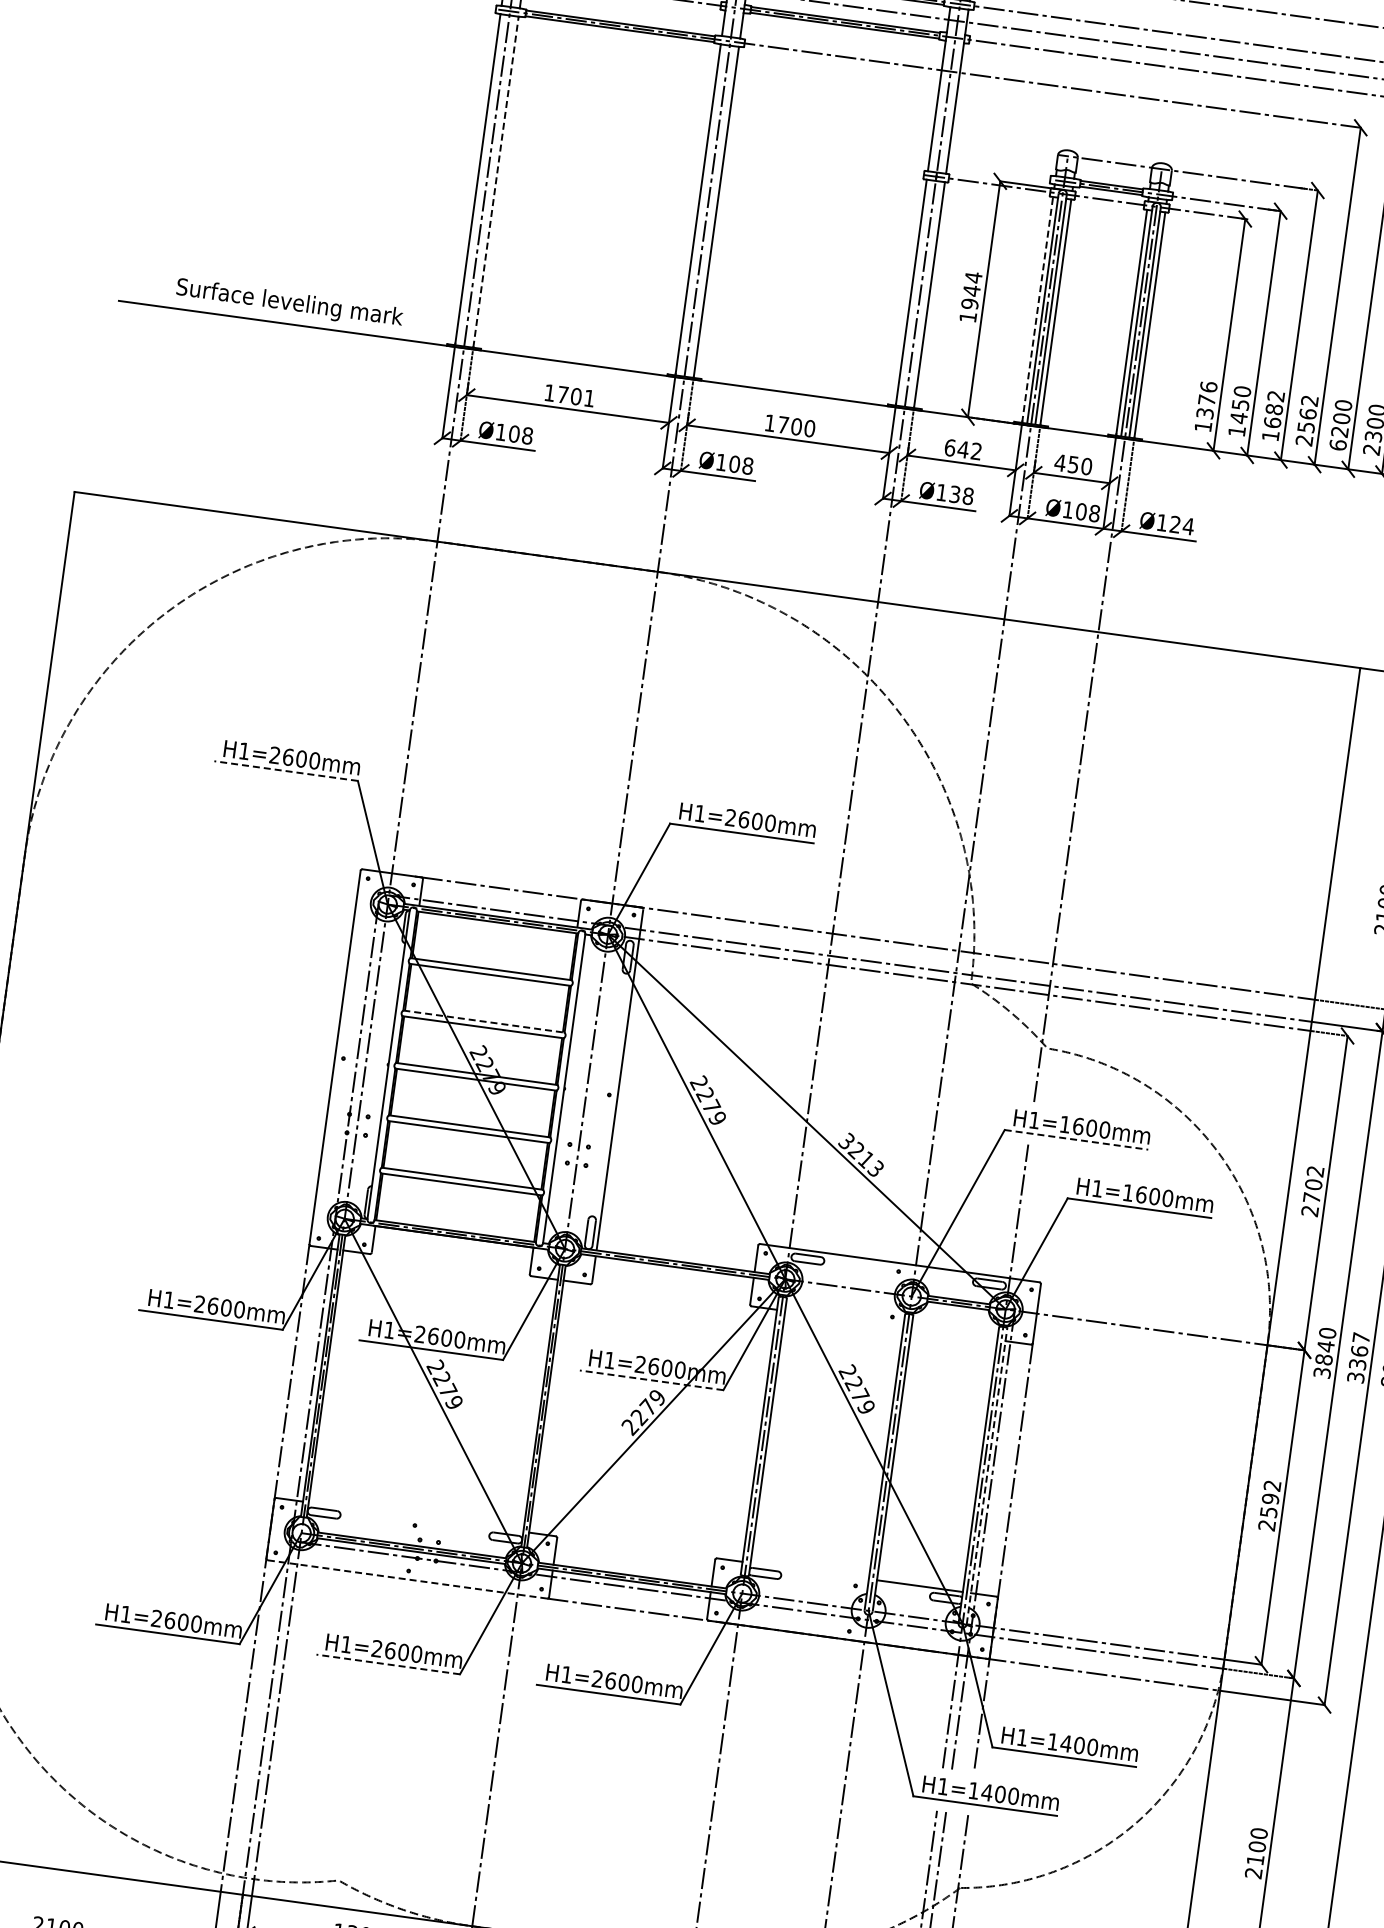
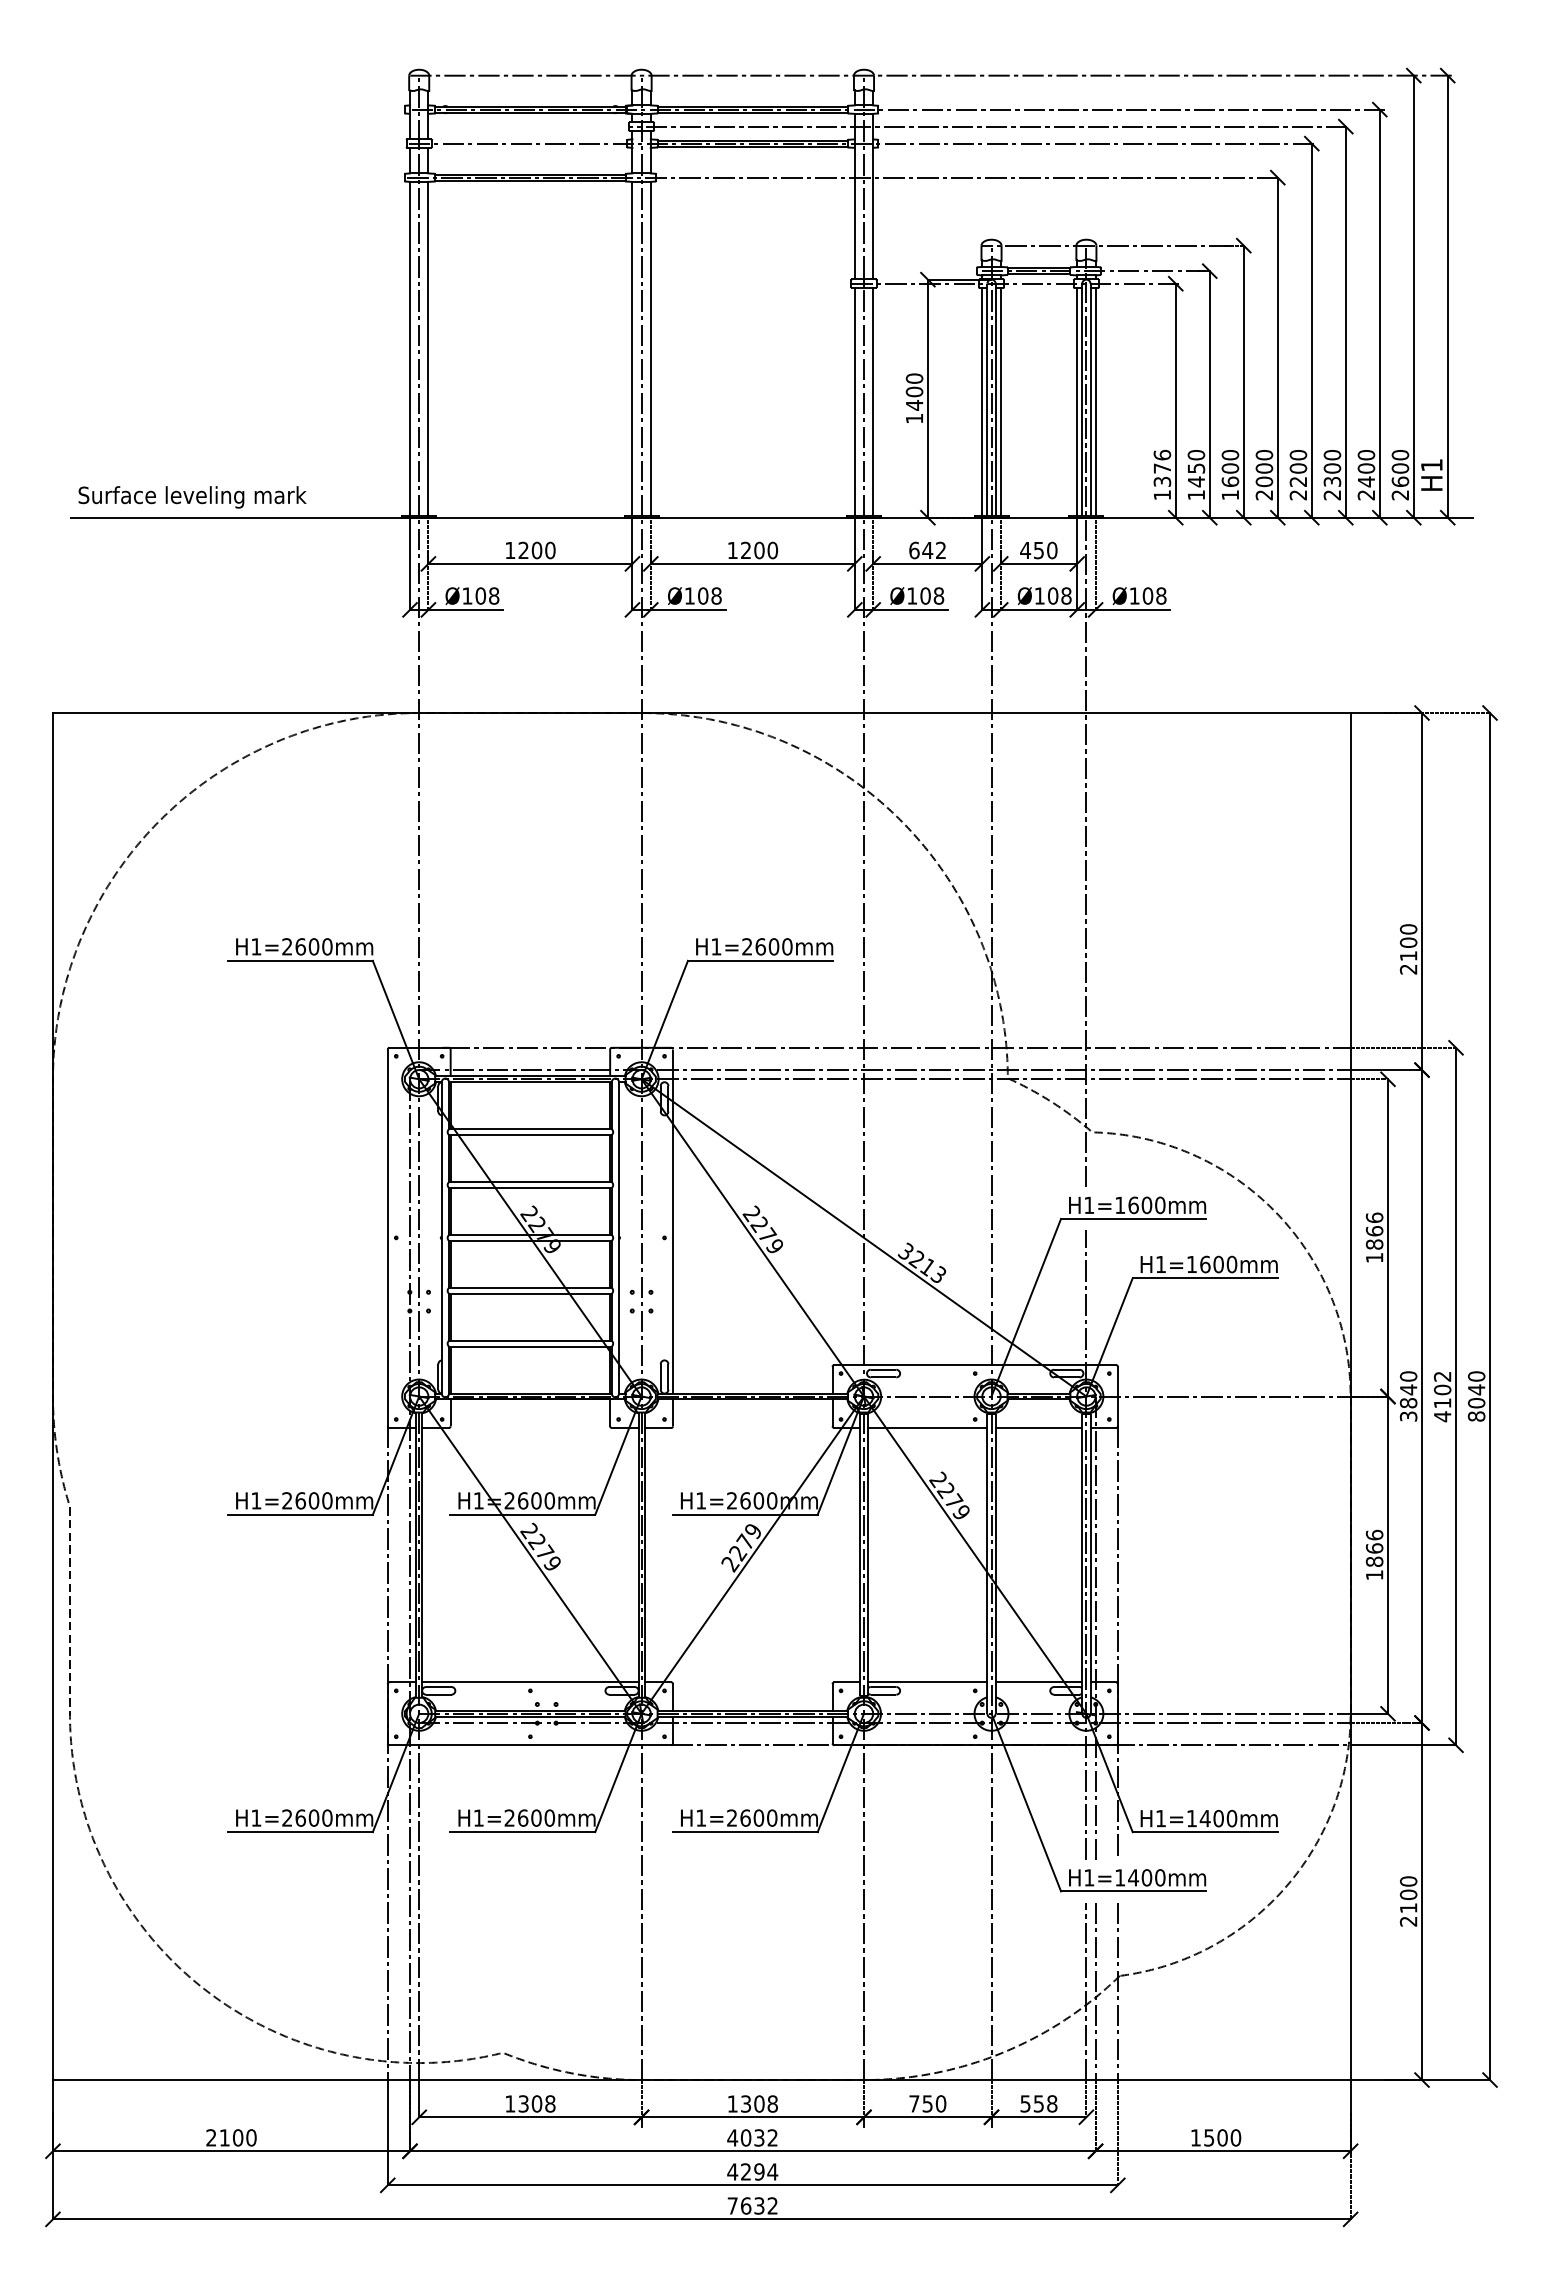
line: (496, 181) -> (428, 348), dashed -> solid
text: (971, 290) -> (914, 391), 1944 -> 1400
text: (289, 303) -> (192, 497), moved
line: (1037, 309) -> (982, 401), dashed -> solid
text: (575, 396) -> (536, 550), 1701 -> 1200
text: (1275, 402) -> (1230, 461), 1682 -> 1600
text: (1308, 414) -> (1264, 468), 2562 -> 2000
text: (782, 423) -> (745, 549), 1700 -> 1200
text: (1338, 444) -> (1298, 494), 6200 -> 2200
text: (955, 493) -> (925, 595), Ø138 -> Ø108
text: (1181, 525) -> (1154, 595), Ø124 -> Ø108
line: (285, 770) -> (299, 960), dashed -> solid
line: (484, 1021) -> (530, 1182), dashed -> solid
line: (1077, 1139) -> (1134, 1218), dashed -> solid
text: (1312, 1190) -> (1374, 1237), 2702 -> 1866
line: (843, 1319) -> (927, 1428), added
line: (953, 1334) -> (1038, 1428), added
text: (1358, 1357) -> (1442, 1396), 3367 -> 4102
line: (650, 1379) -> (744, 1514), dashed -> solid
line: (986, 1476) -> (1090, 1564), dashed -> solid
text: (1269, 1505) -> (1374, 1554), 2592 -> 1866
line: (416, 1517) -> (530, 1682), added
line: (809, 1571) -> (927, 1682), added
line: (407, 1579) -> (530, 1745), dashed -> solid
line: (387, 1664) -> (522, 1832), dashed -> solid

